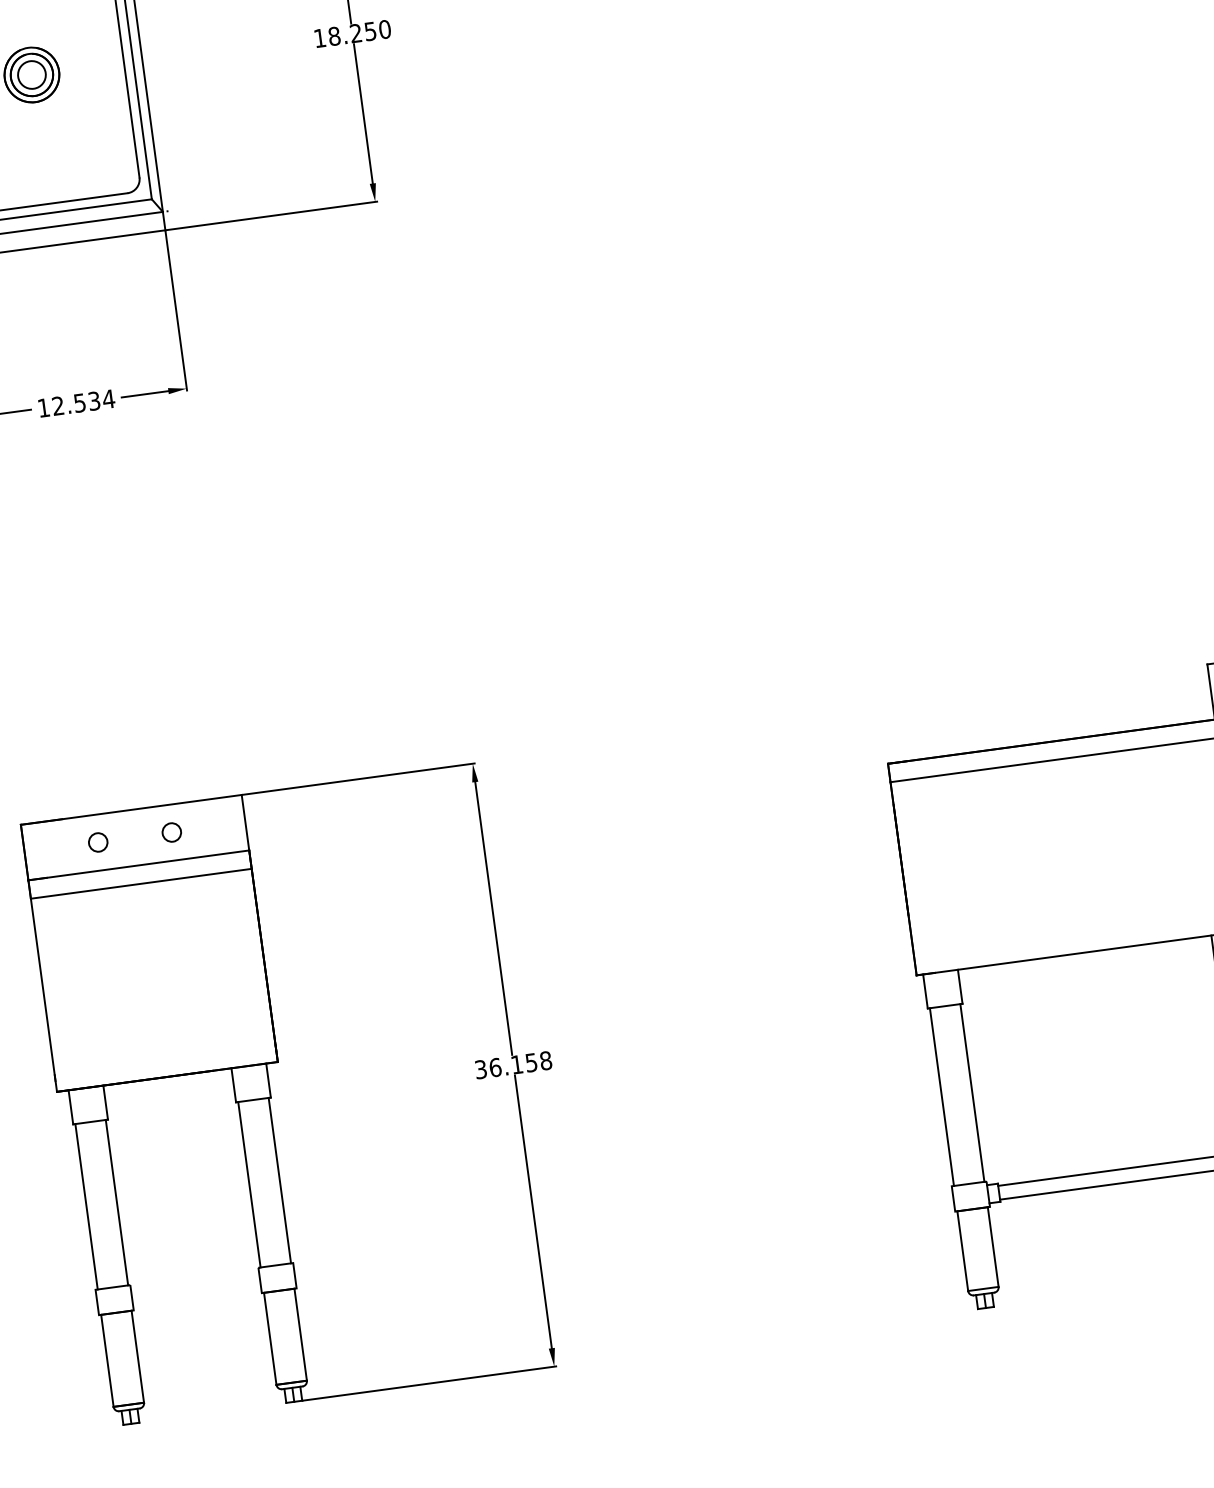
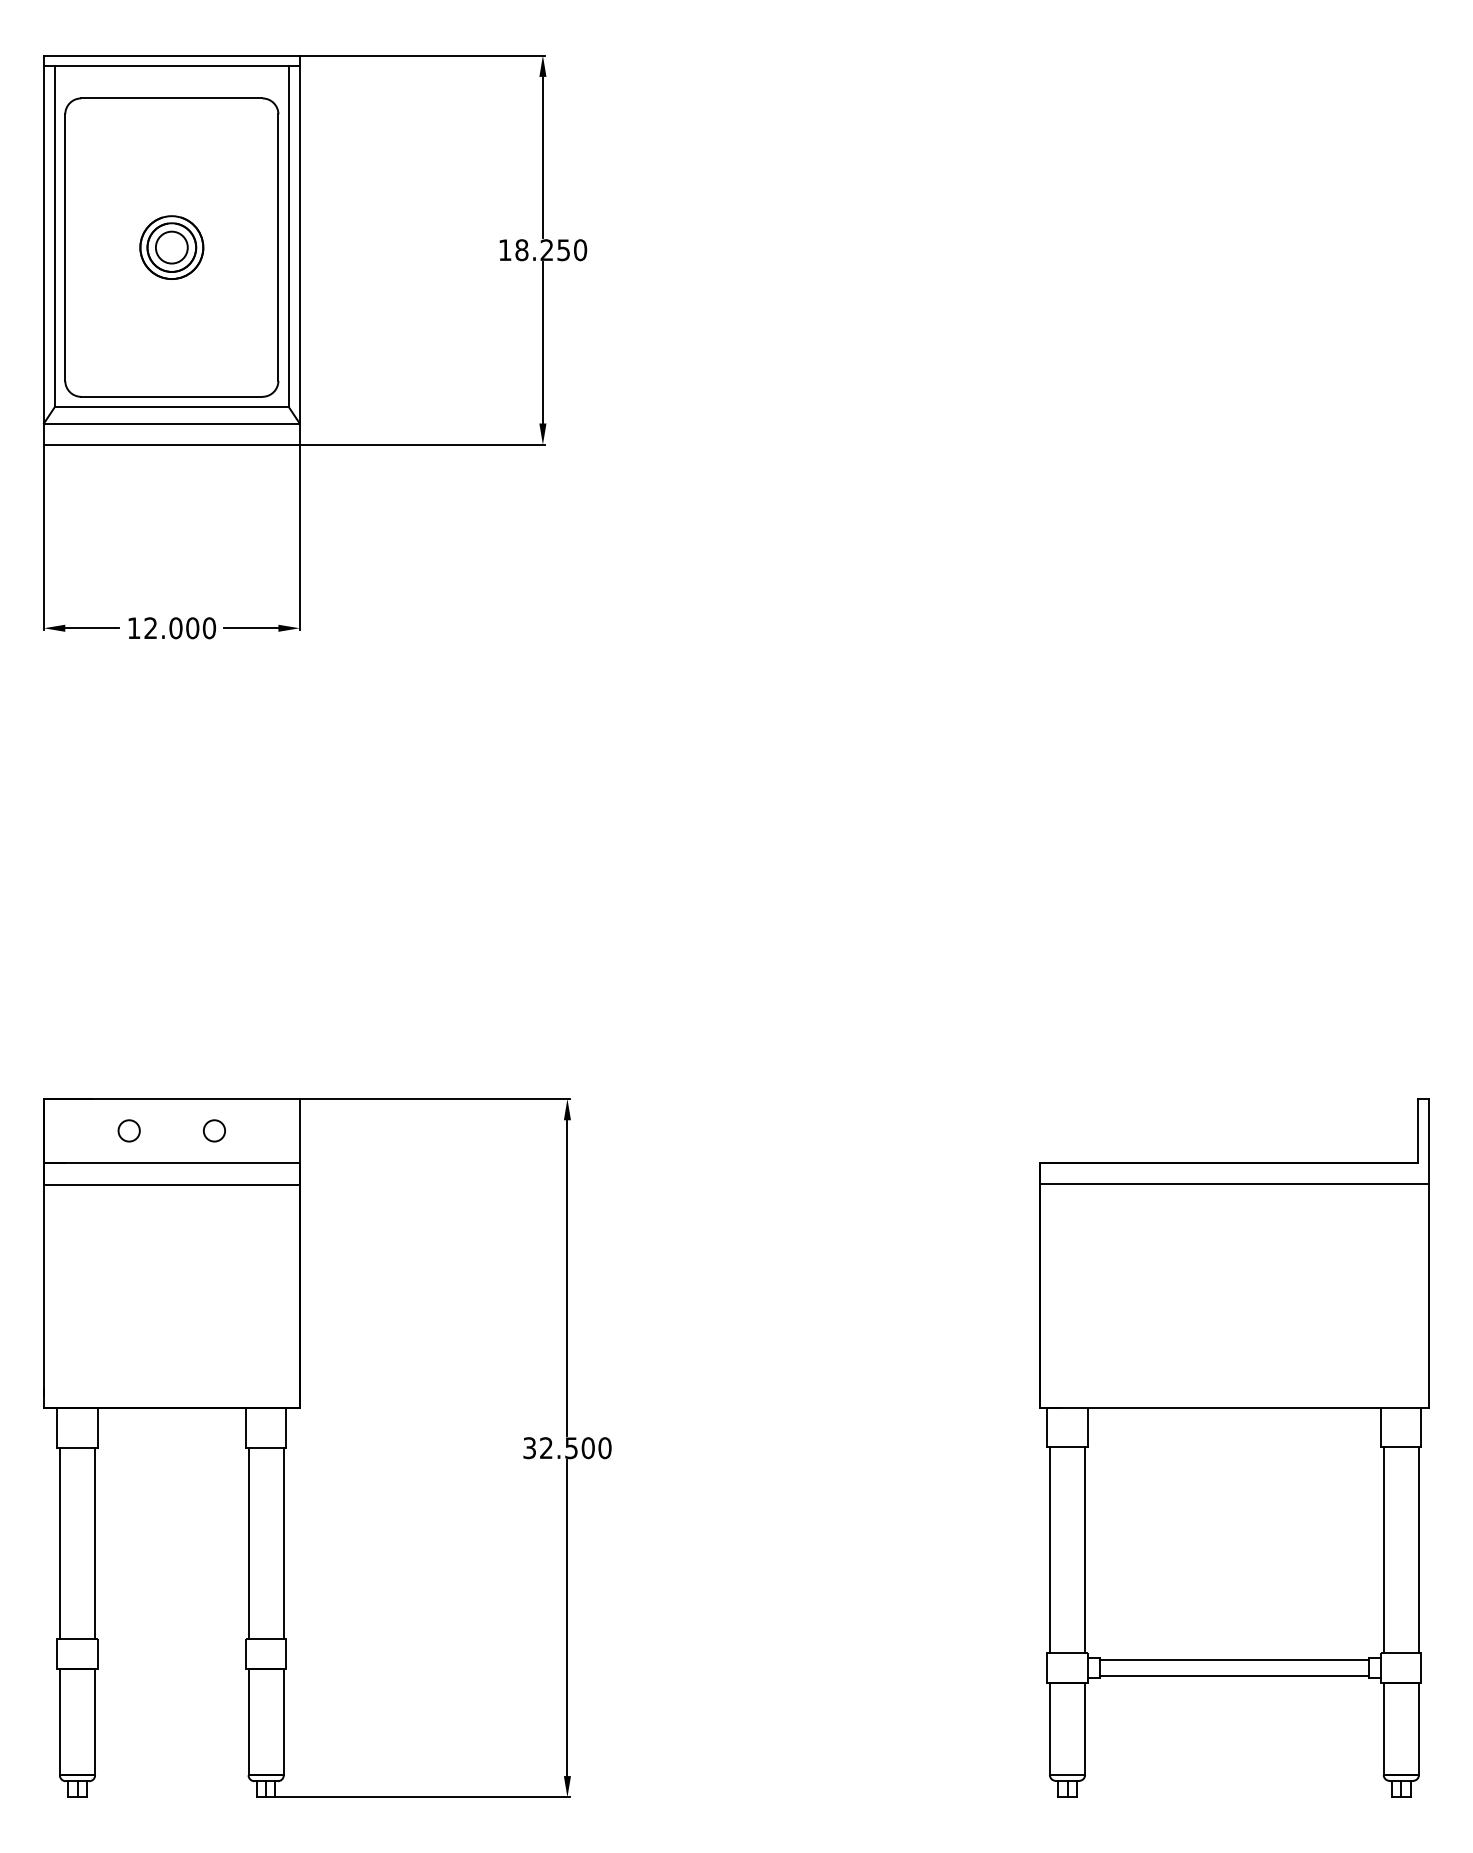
text: (94, 401) -> (192, 628), 12.534 -> 12.000
text: (520, 1064) -> (575, 1448), 36.158 -> 32.500

